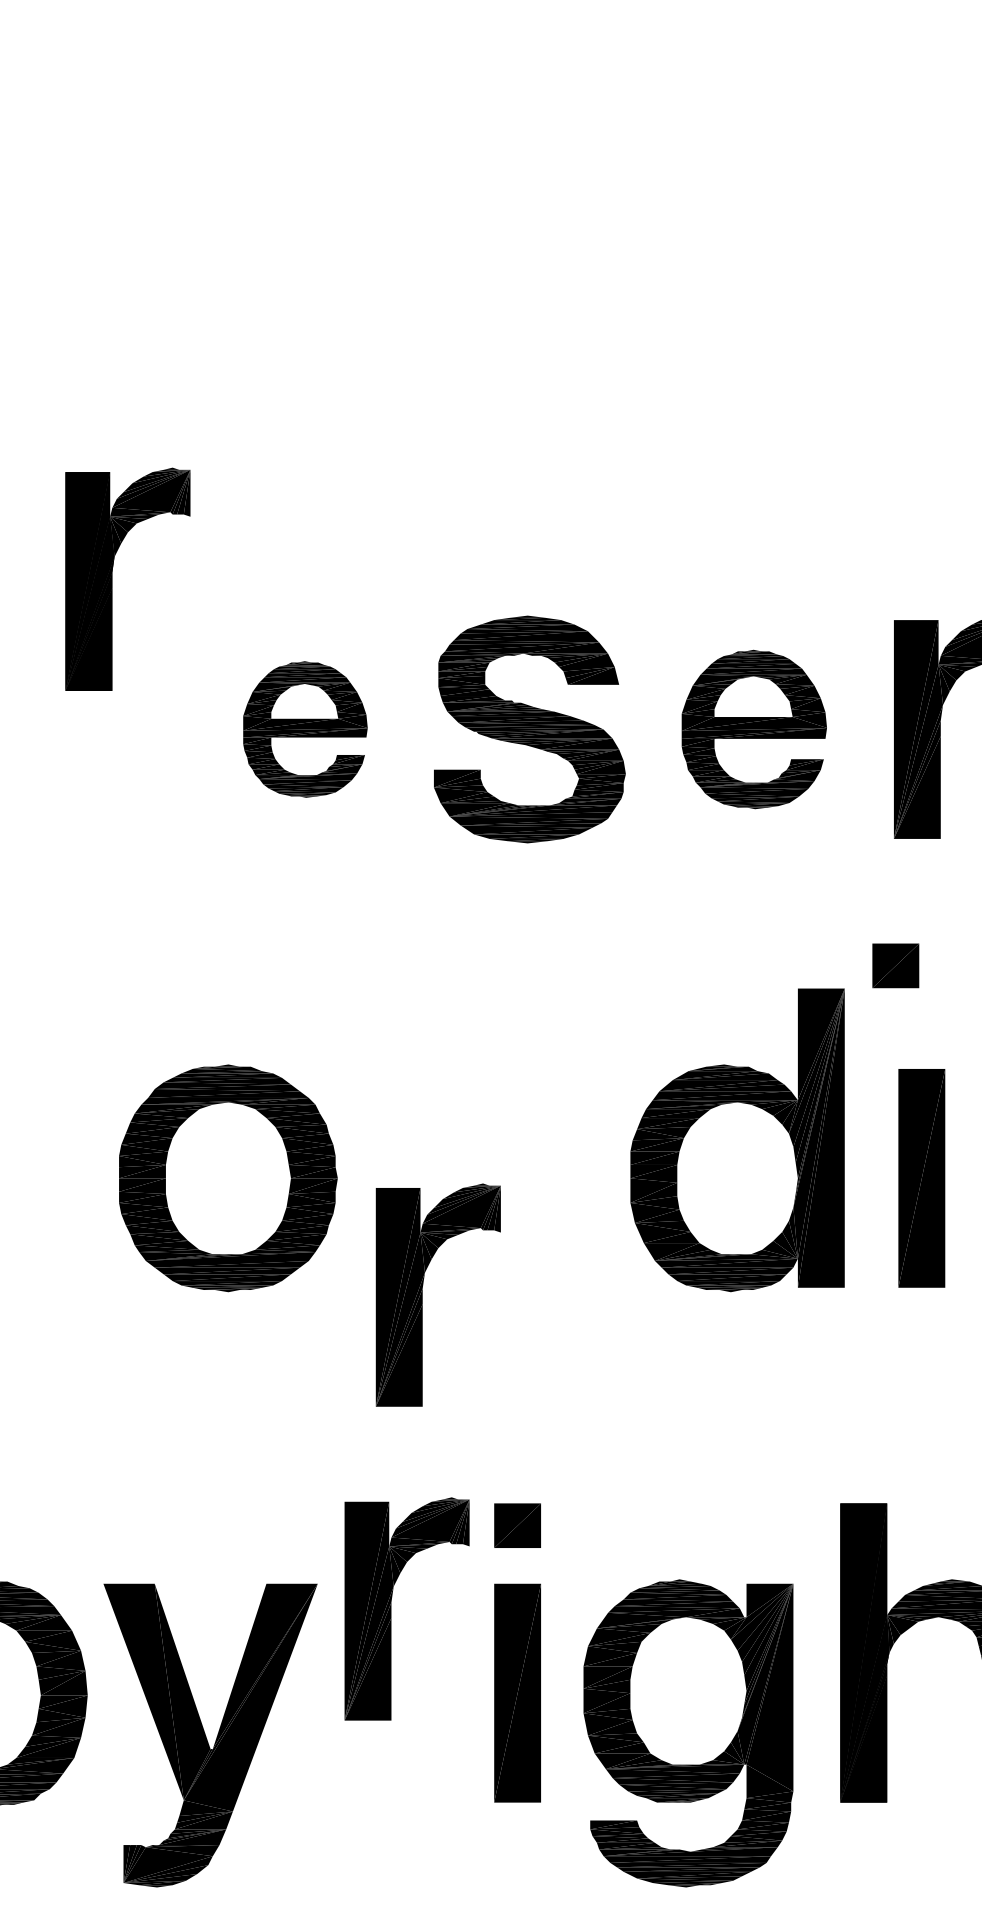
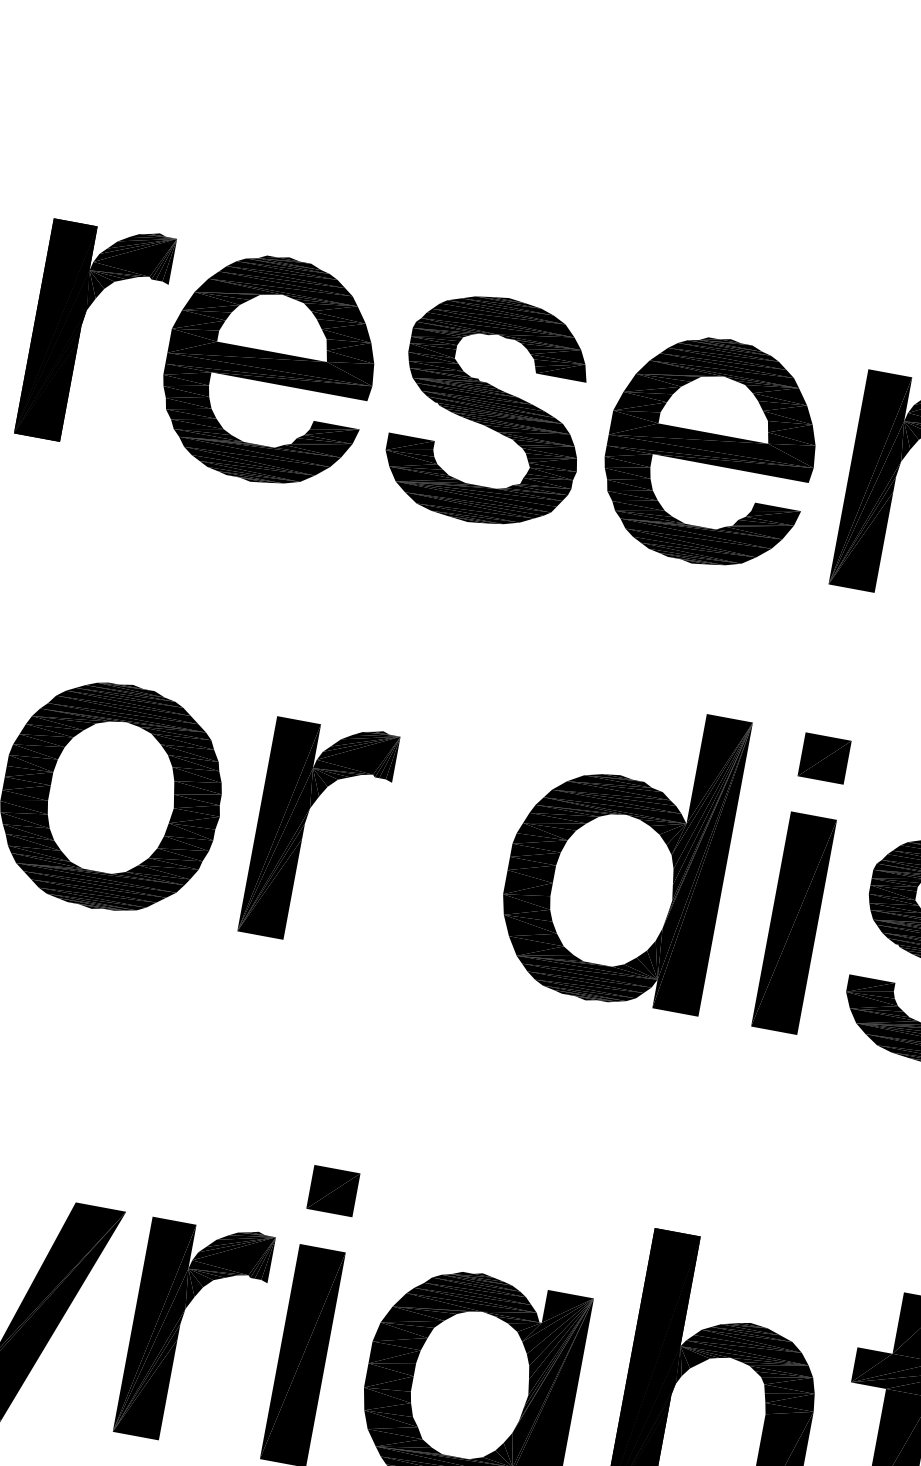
part: (112, 578) -> (80, 331), moved
part: (305, 729) -> (269, 369), size x1.67
part: (754, 729) -> (711, 451), size x1.43
part: (895, 965) -> (824, 758), moved
part: (422, 1294) -> (303, 829), moved
part: (391, 1608) -> (179, 1330), moved

